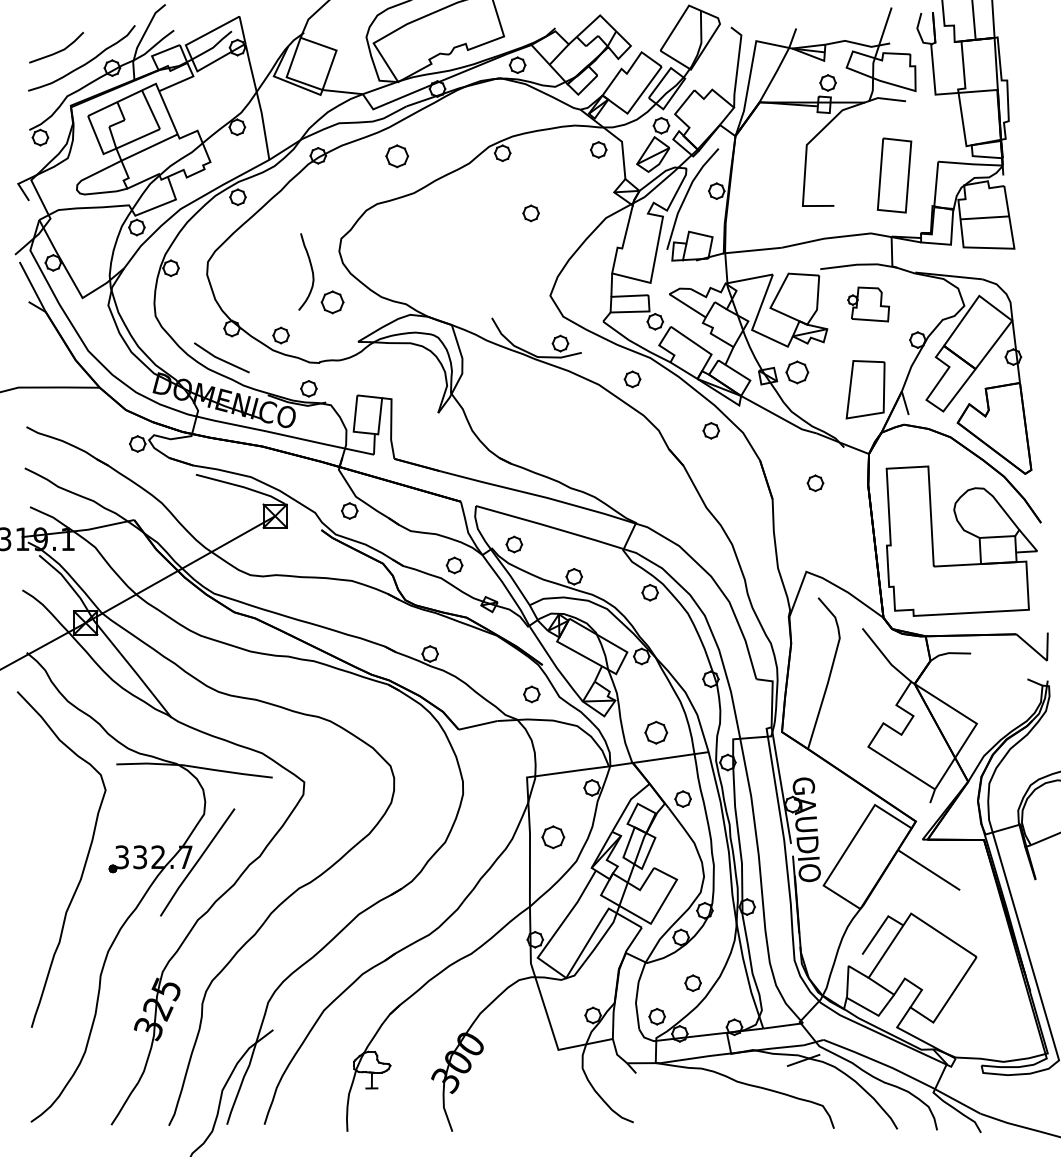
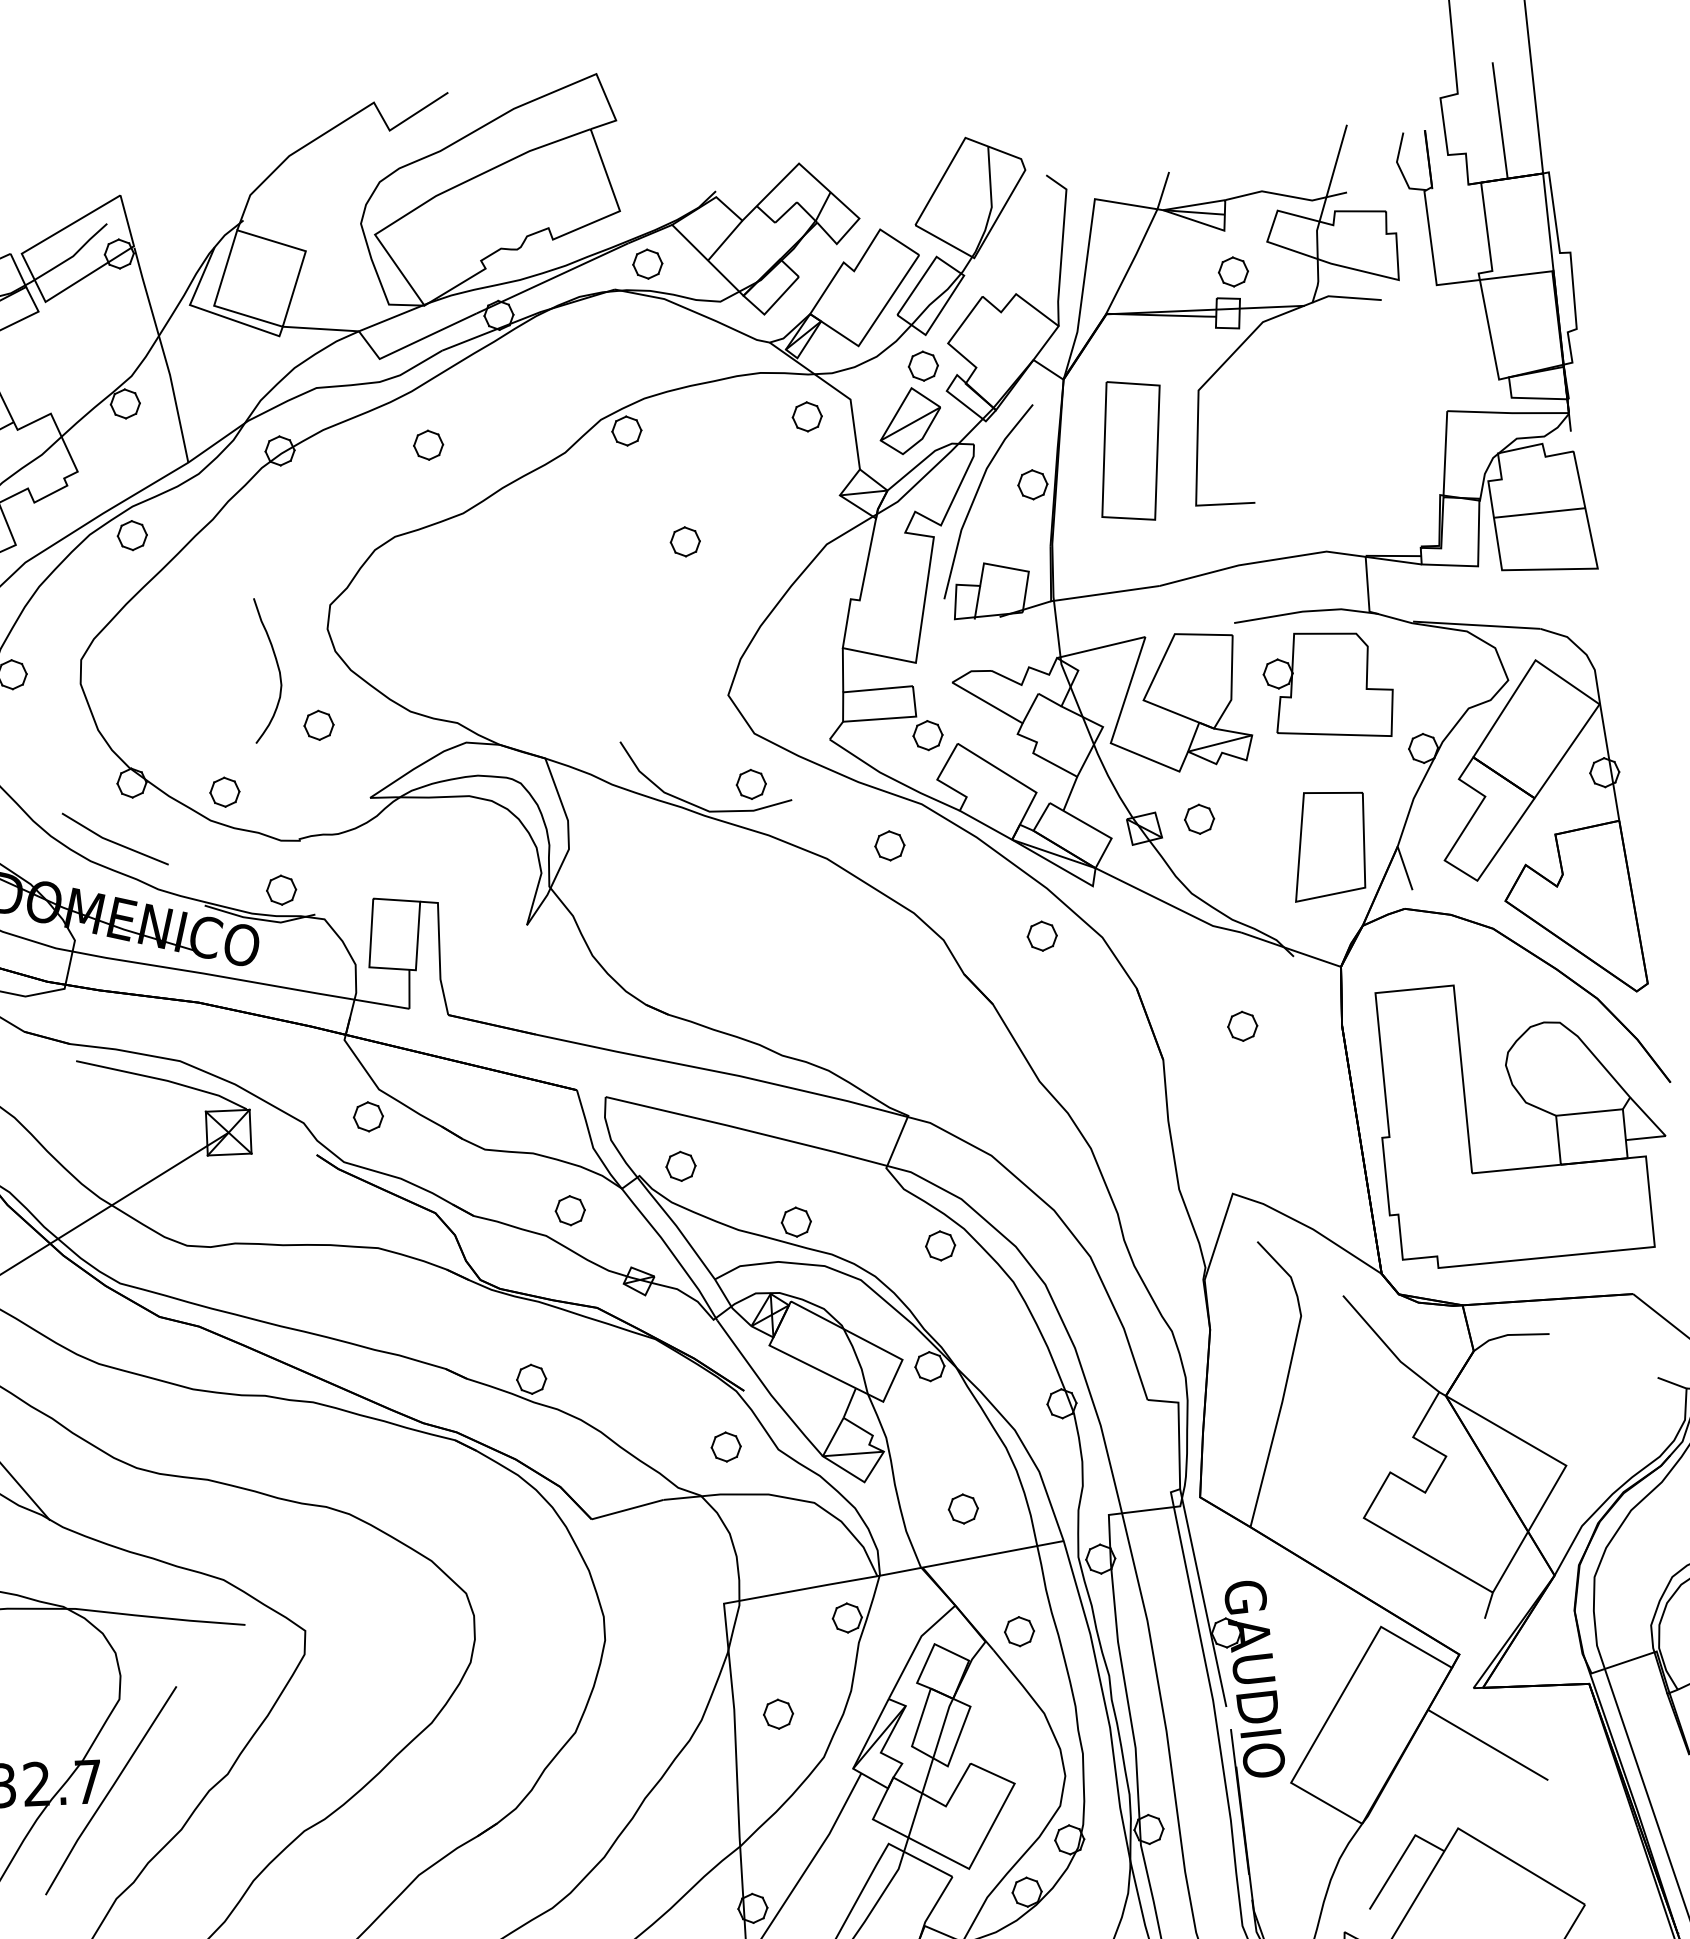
part: (396, 155) -> (427, 443), size x0.71
part: (894, 175) -> (1130, 450), moved
part: (332, 301) -> (318, 723), size x0.71
part: (868, 304) -> (1327, 685), size x1.67
part: (797, 372) -> (1199, 819), size x0.71
part: (655, 732) -> (962, 1508), size x0.71
part: (553, 837) -> (778, 1714), size x0.71

